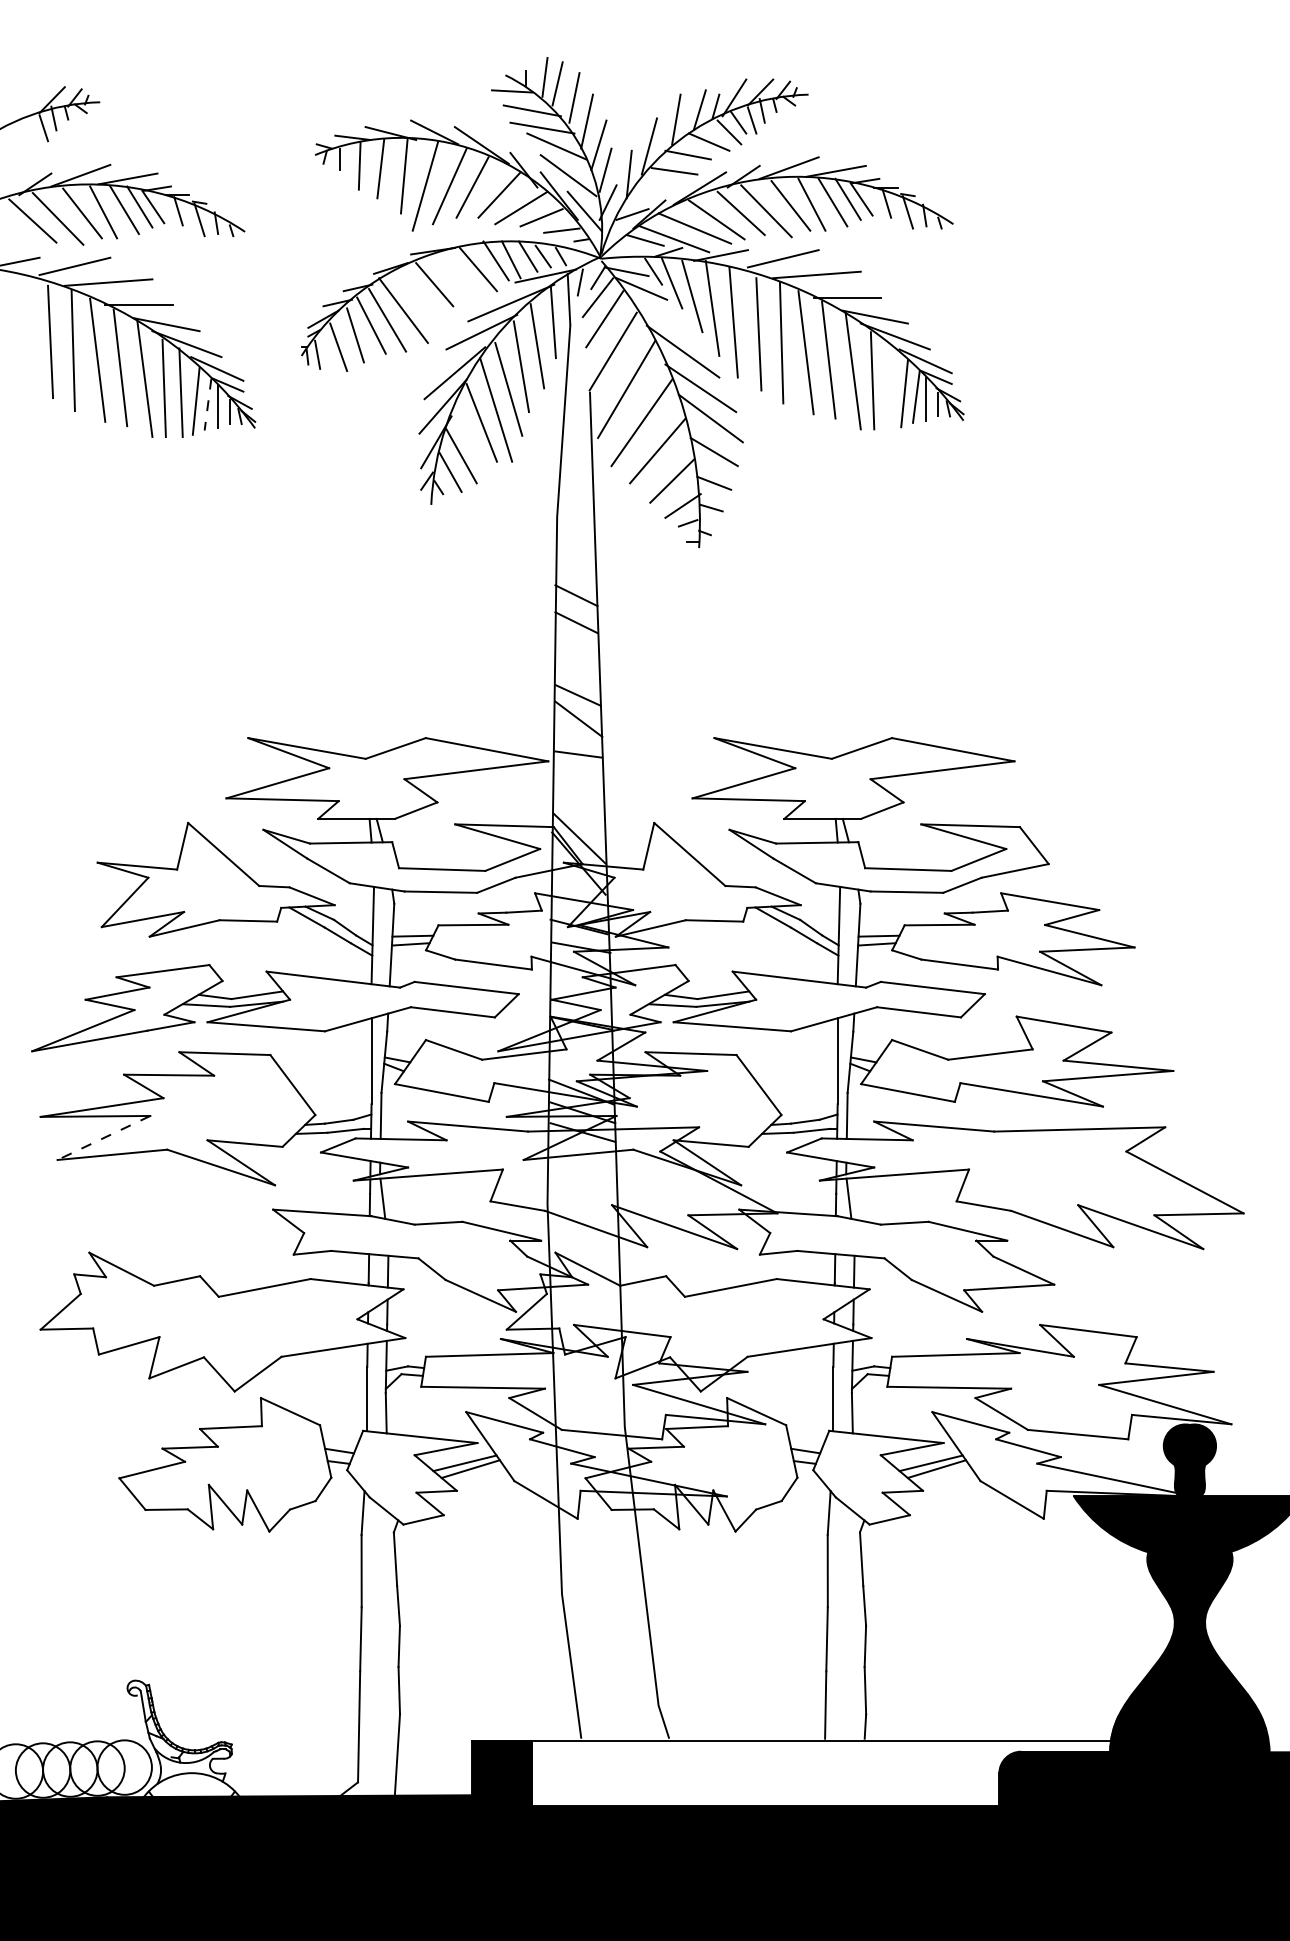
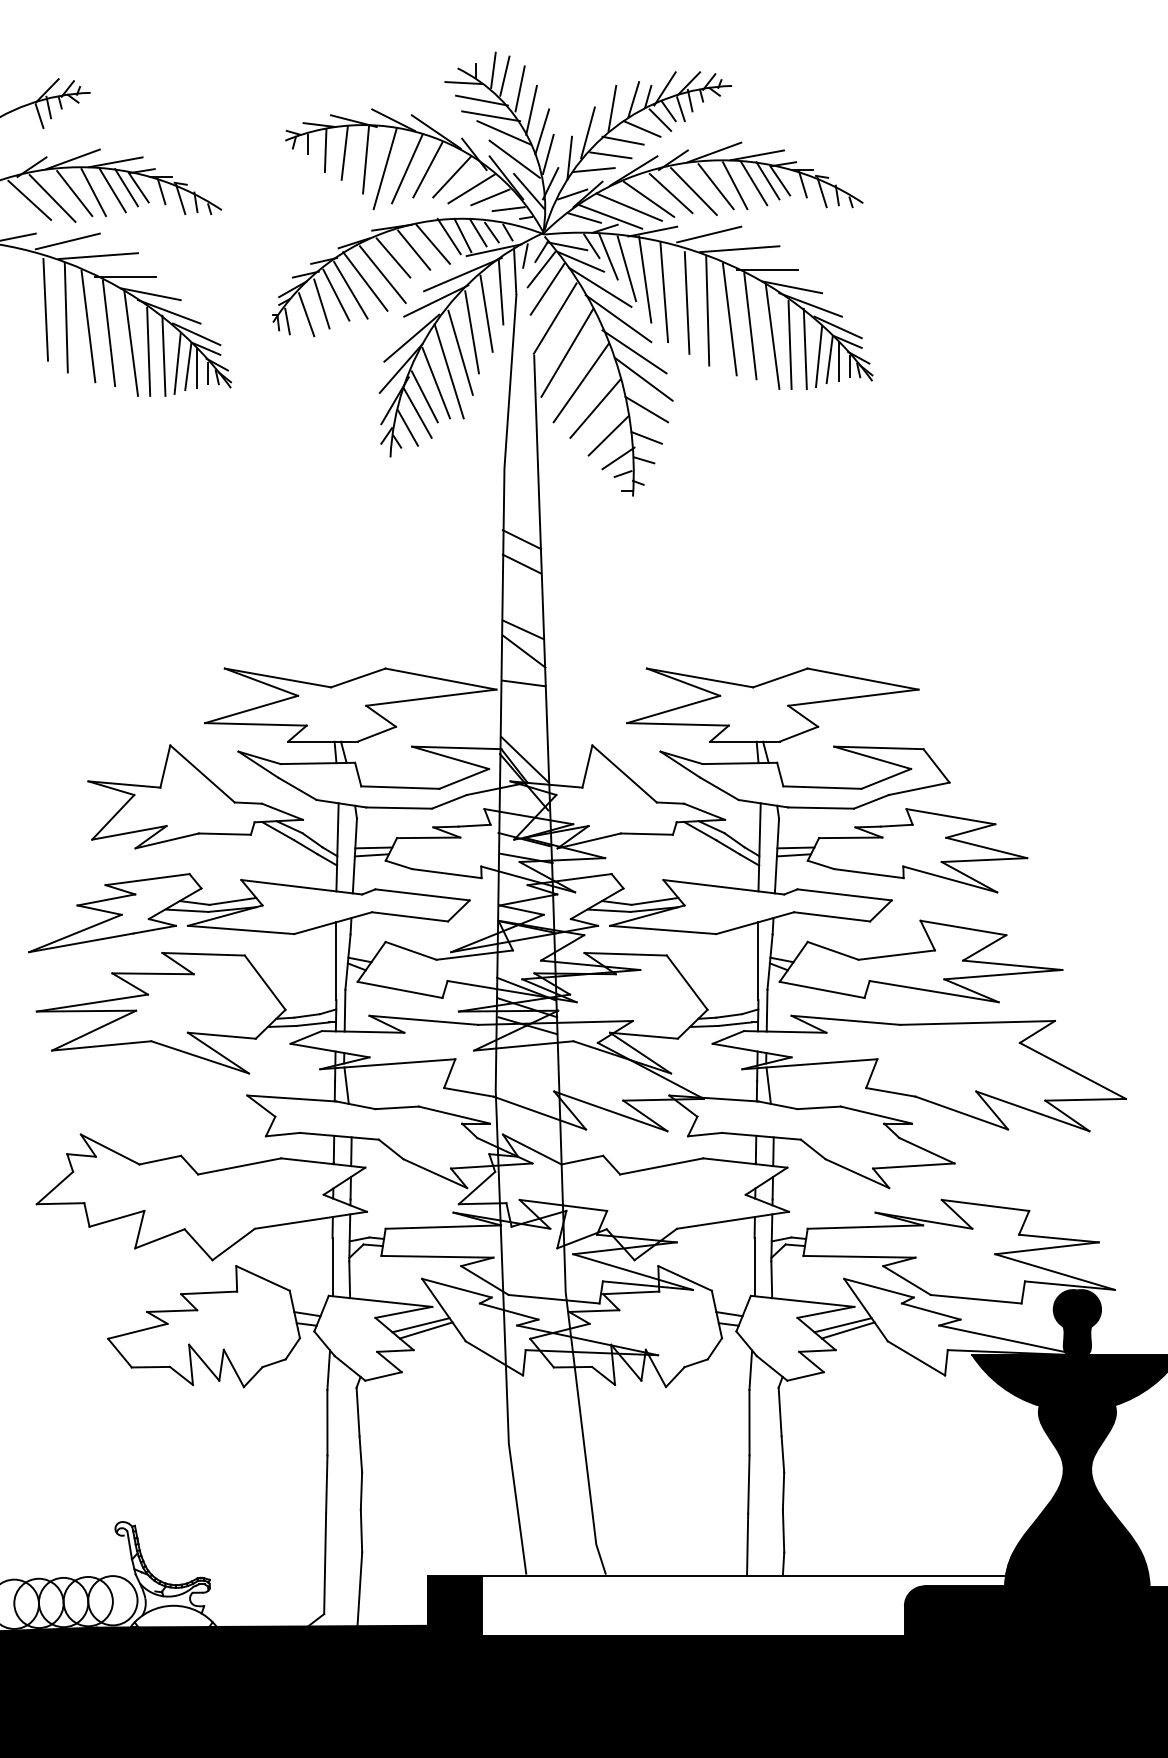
line: (655, 188) -> (593, 170), added
line: (457, 275) -> (414, 249), added
line: (422, 302) -> (382, 274), added
line: (662, 316) -> (599, 286), added
line: (888, 384) -> (804, 348), added
line: (208, 404) -> (188, 366), dashed -> solid
line: (468, 437) -> (424, 396), added
line: (103, 1137) -> (93, 1030), dashed -> solid

